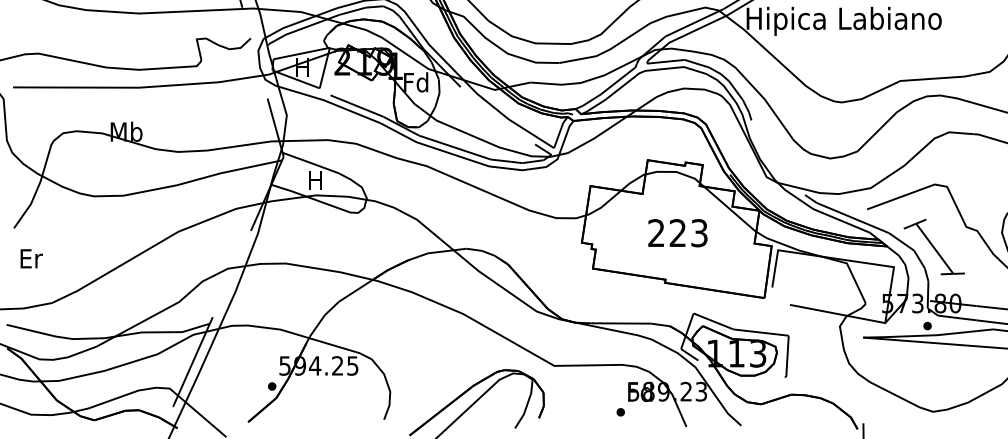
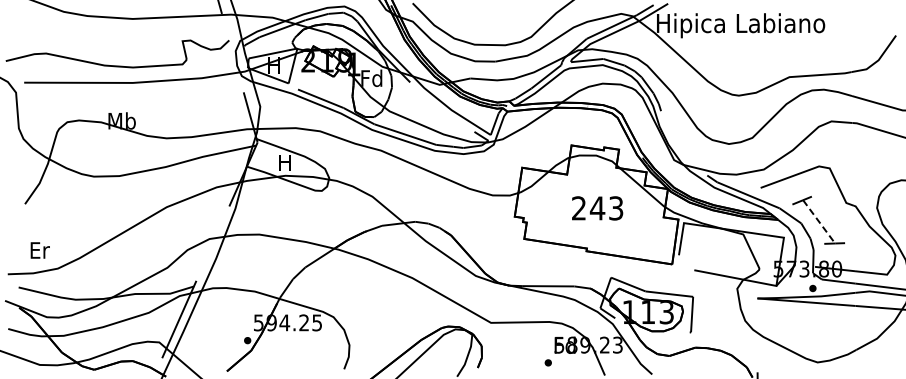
text: (677, 233) -> (597, 208), 223 -> 243
line: (935, 248) -> (819, 221), solid -> dashed
text: (30, 258) -> (39, 250), moved

